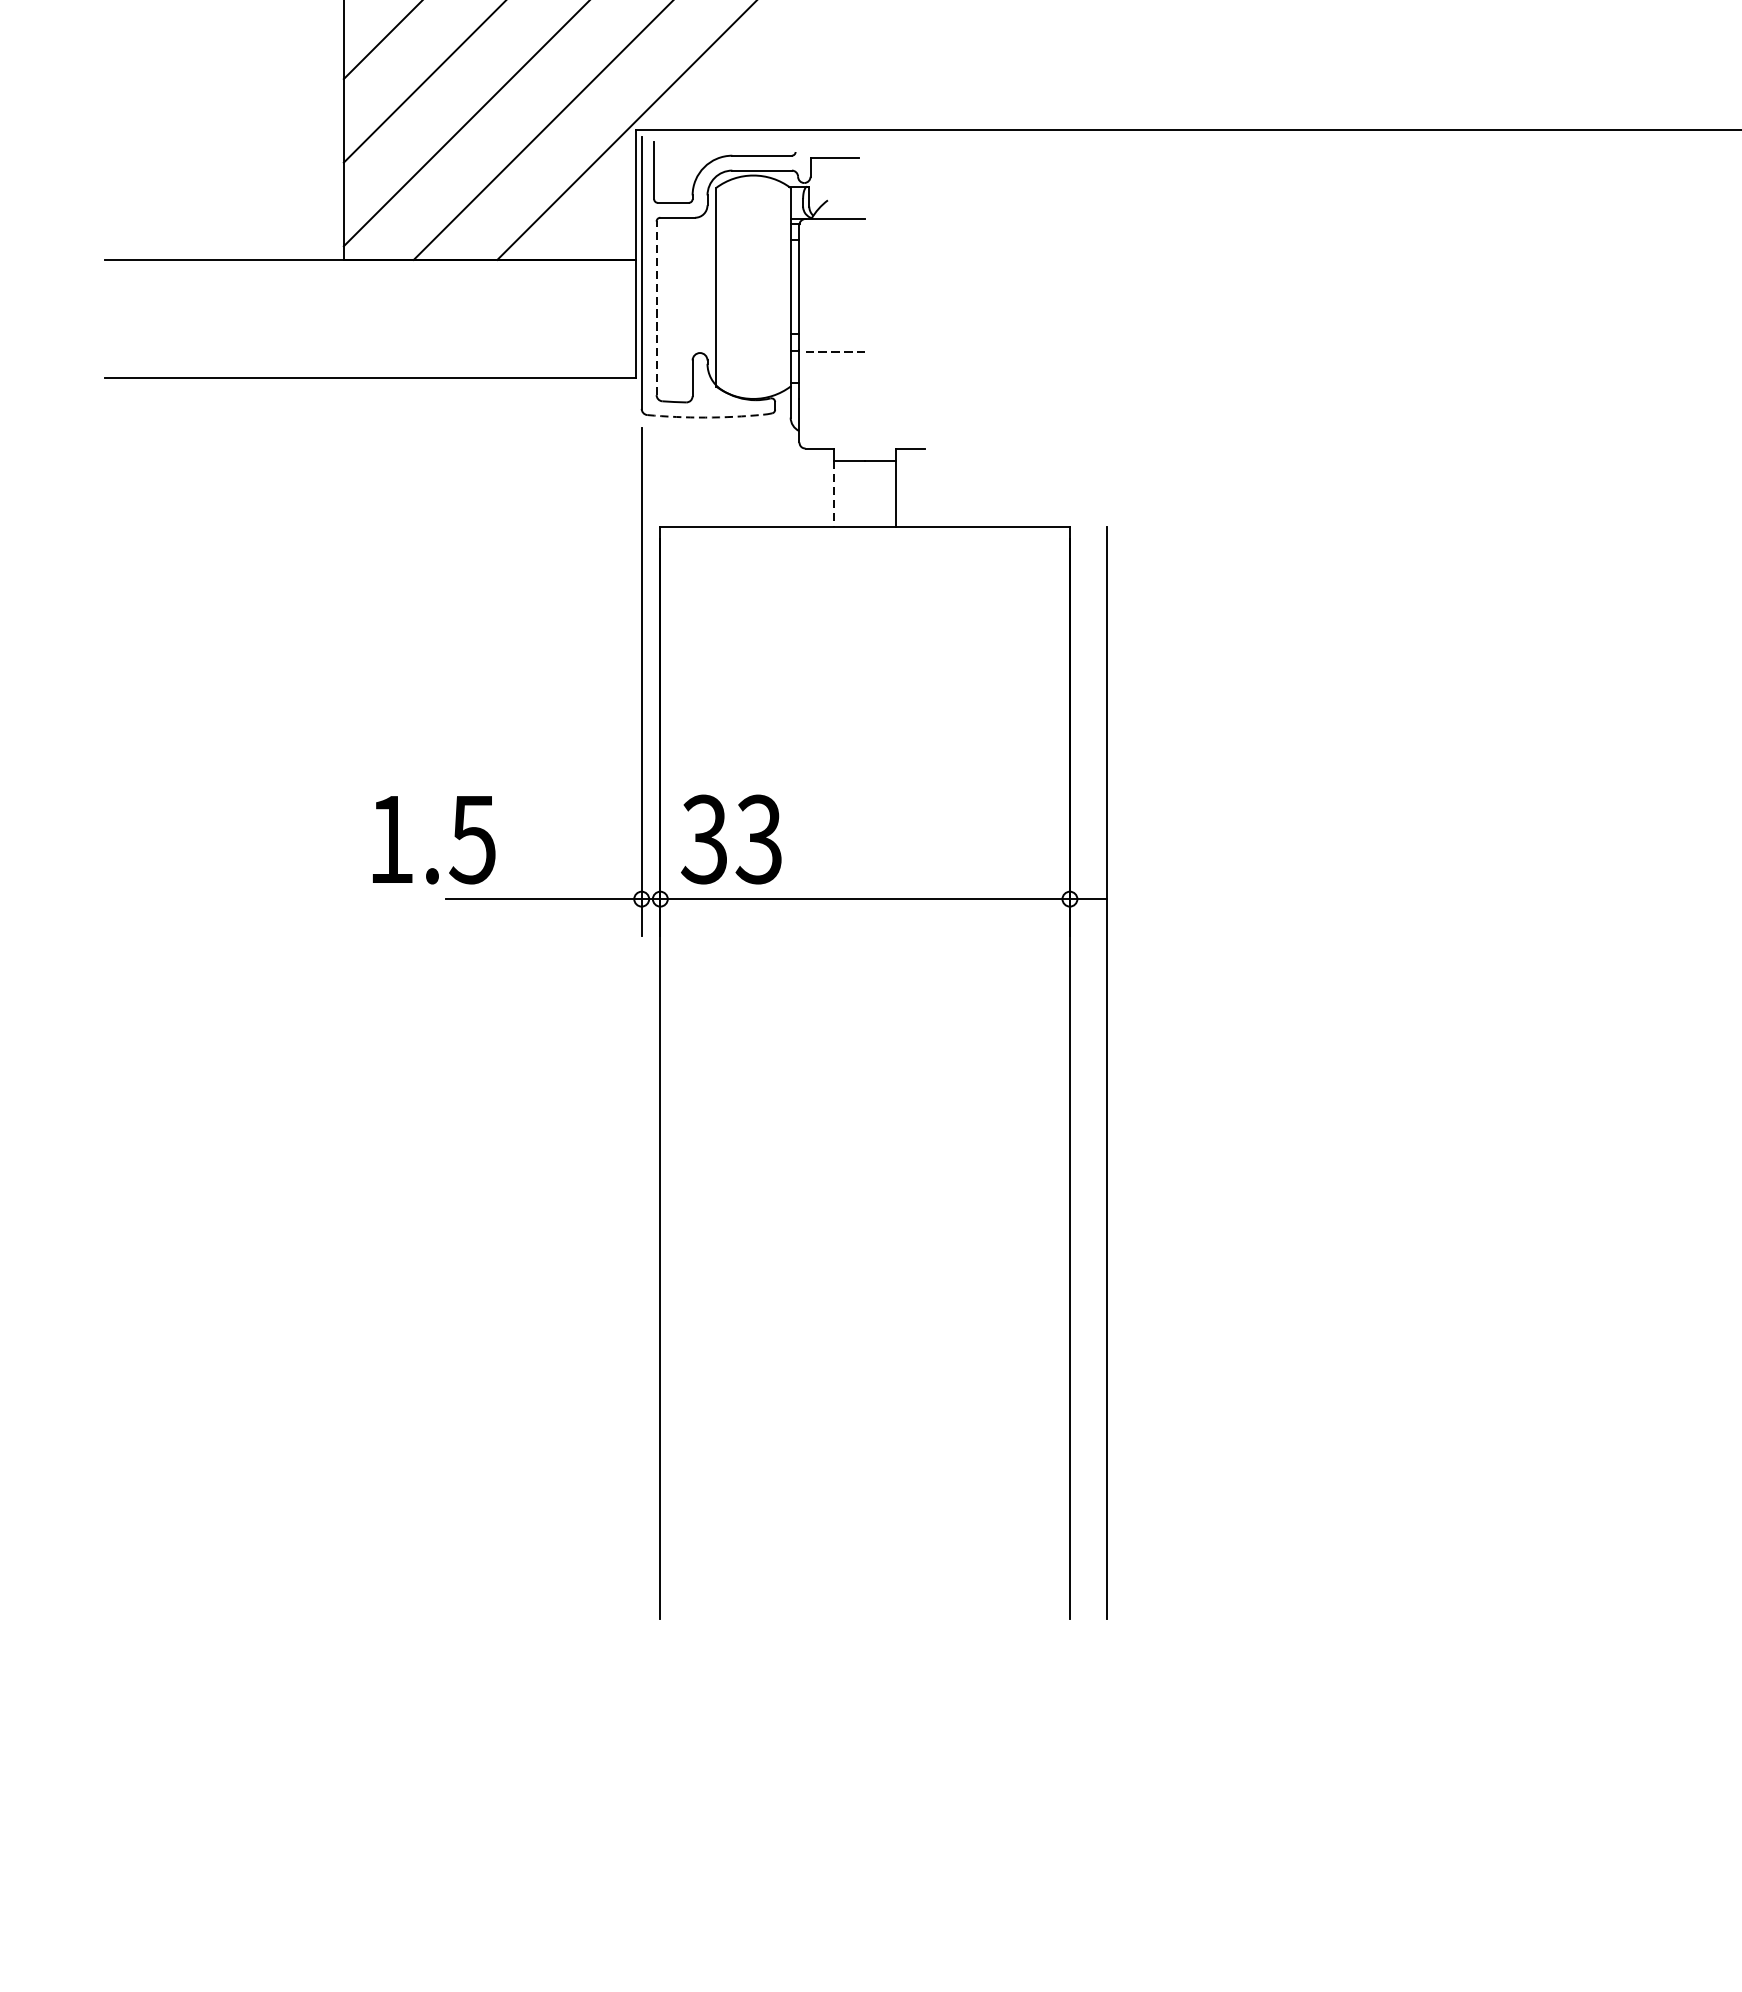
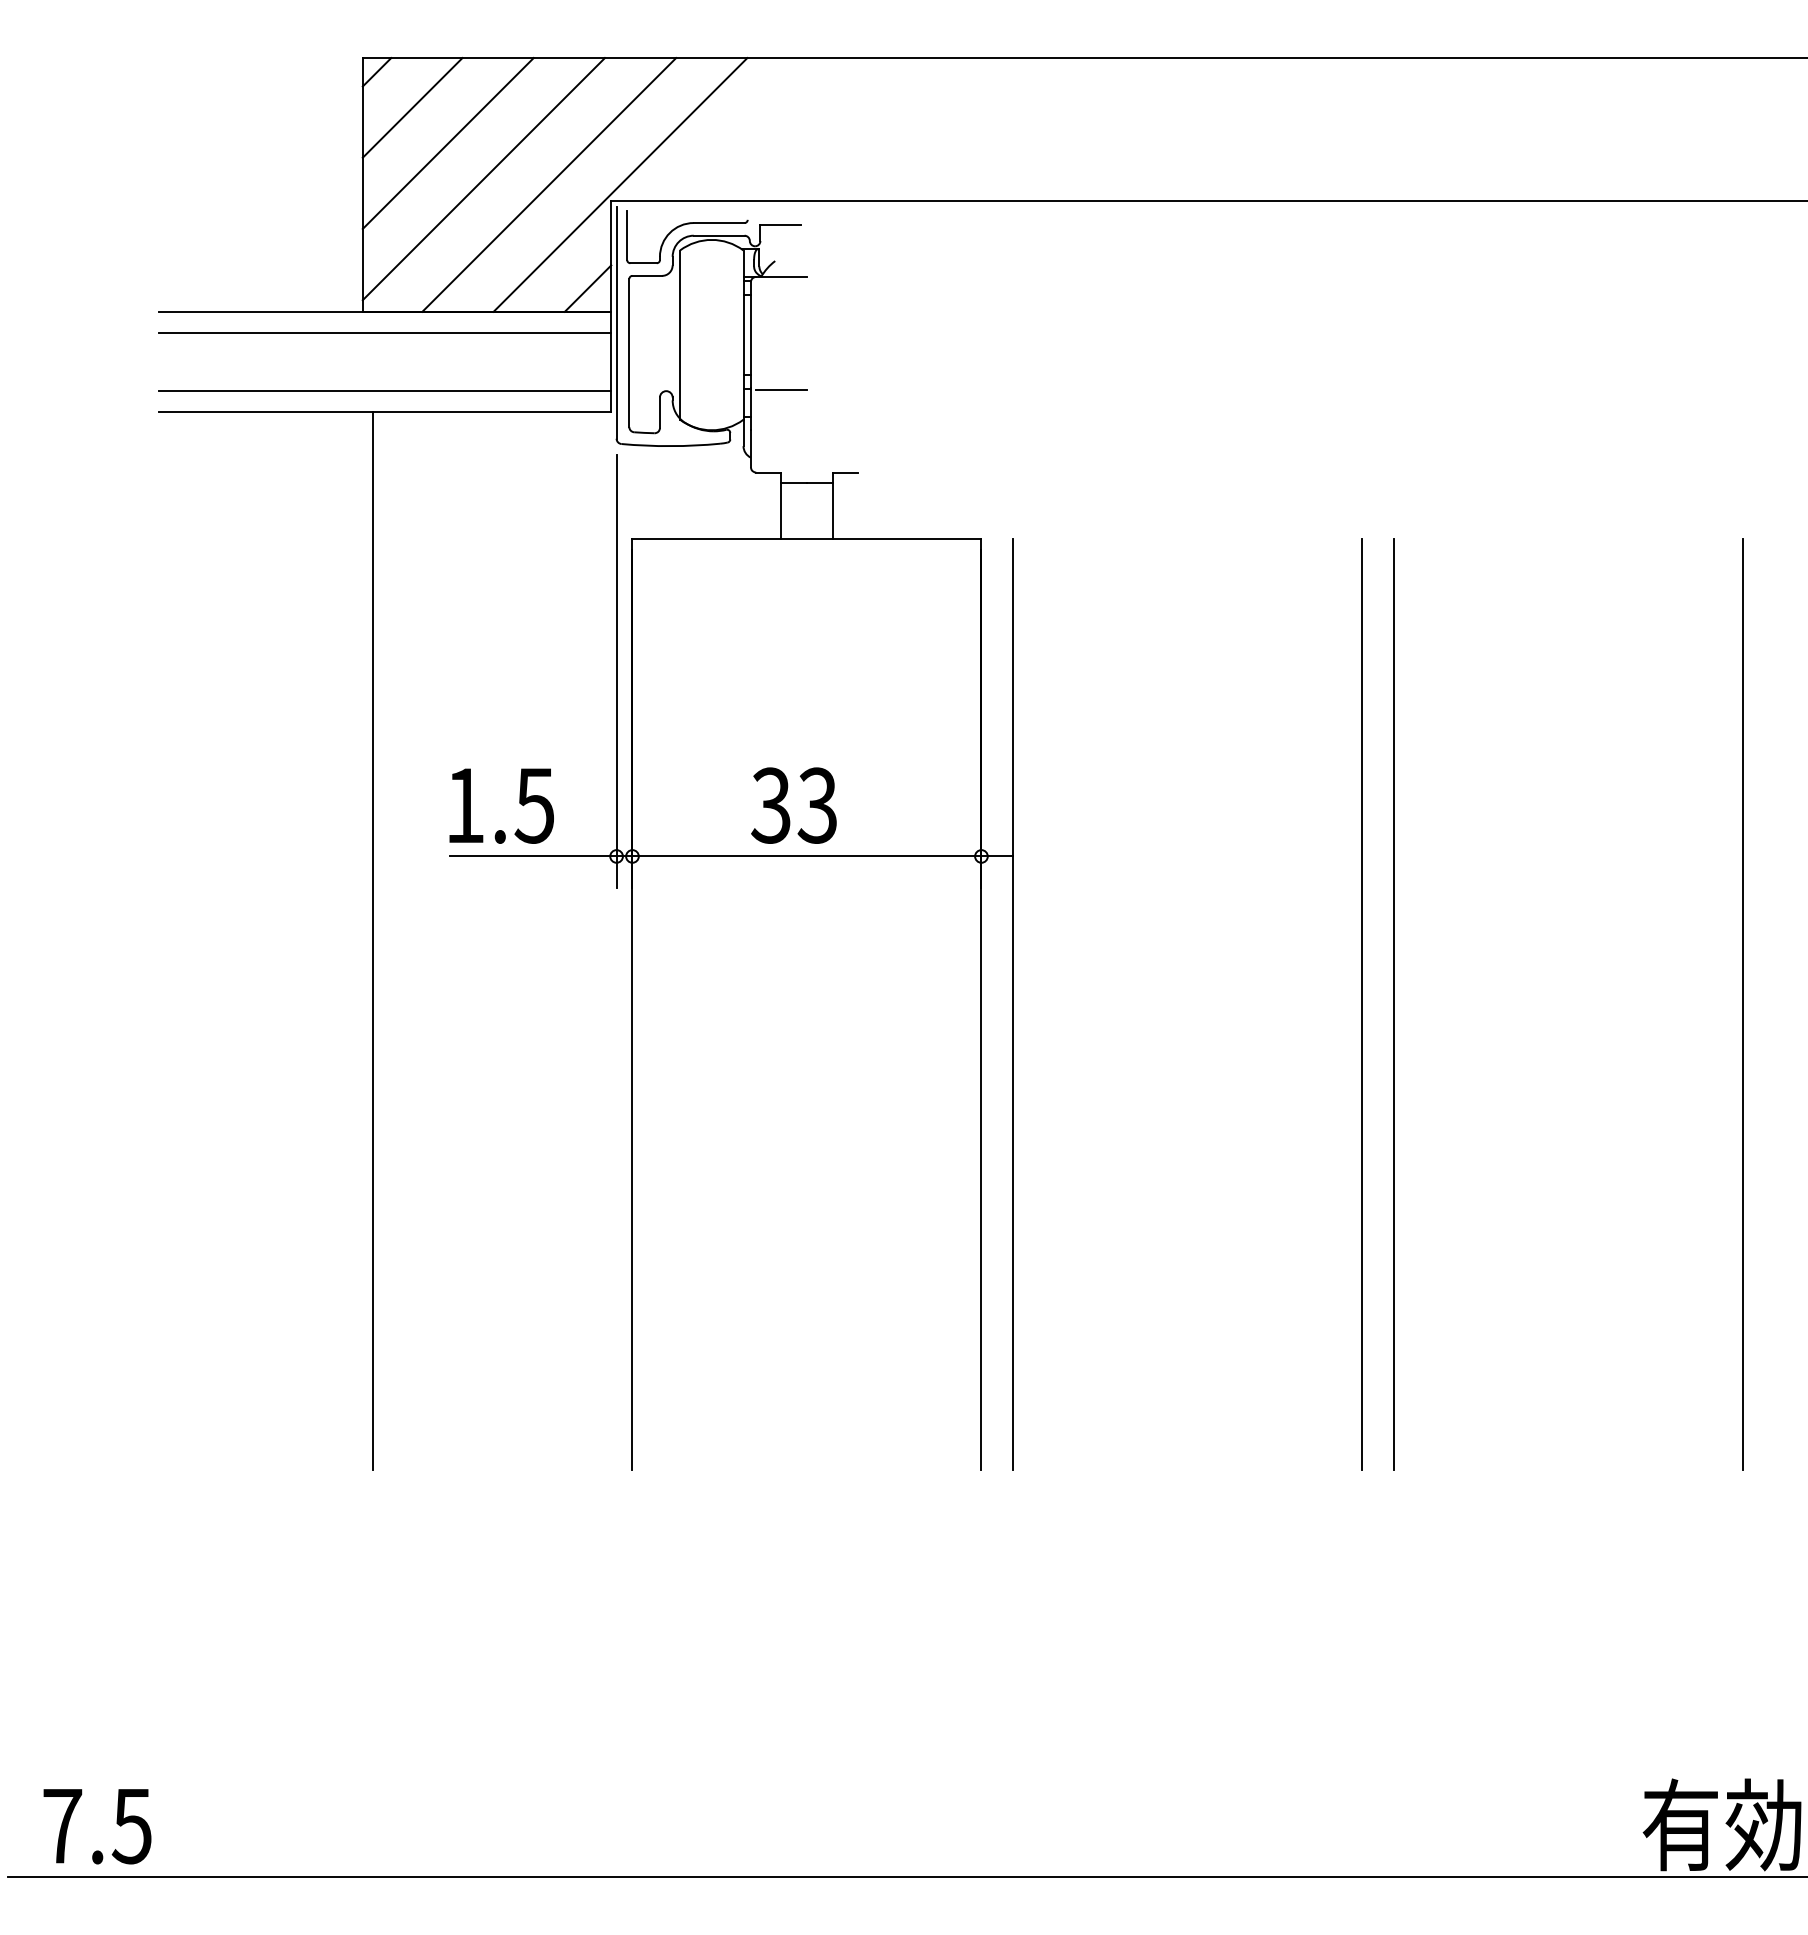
line: (607, 232) -> (587, 288), added
line: (370, 285) -> (385, 333), added
line: (656, 308) -> (629, 353), dashed -> solid
line: (836, 351) -> (782, 389), dashed -> solid
line: (370, 353) -> (385, 391), added
arc: (704, 417) -> (670, 446), dashed -> solid
line: (834, 494) -> (780, 511), dashed -> solid
text: (433, 839) -> (501, 805), moved
text: (730, 839) -> (793, 805), moved
line: (356, 997) -> (373, 940), added
line: (1517, 1072) -> (1362, 1004), added
line: (1553, 1072) -> (1393, 1004), added

